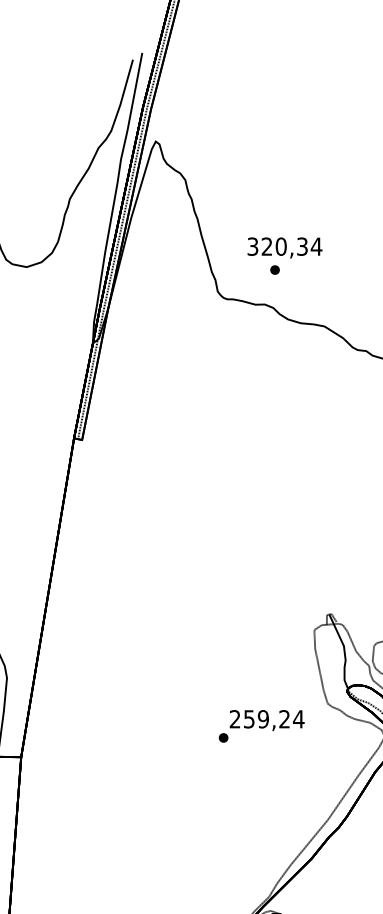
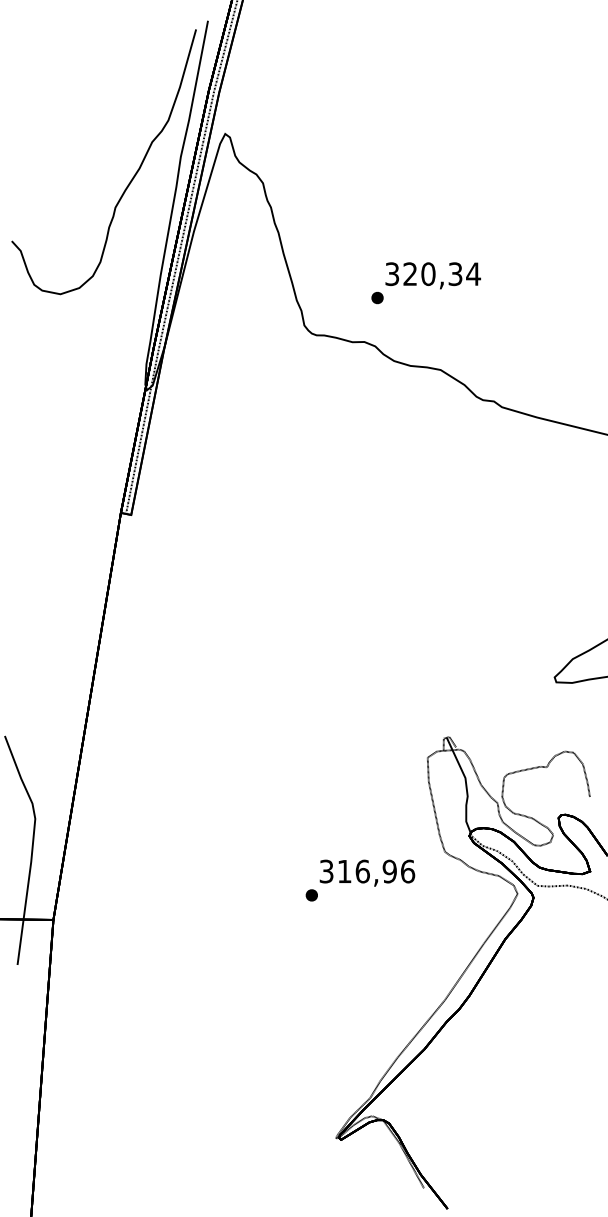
text: (284, 247) -> (432, 275), moved
text: (267, 719) -> (367, 871), 259,24 -> 316,96

